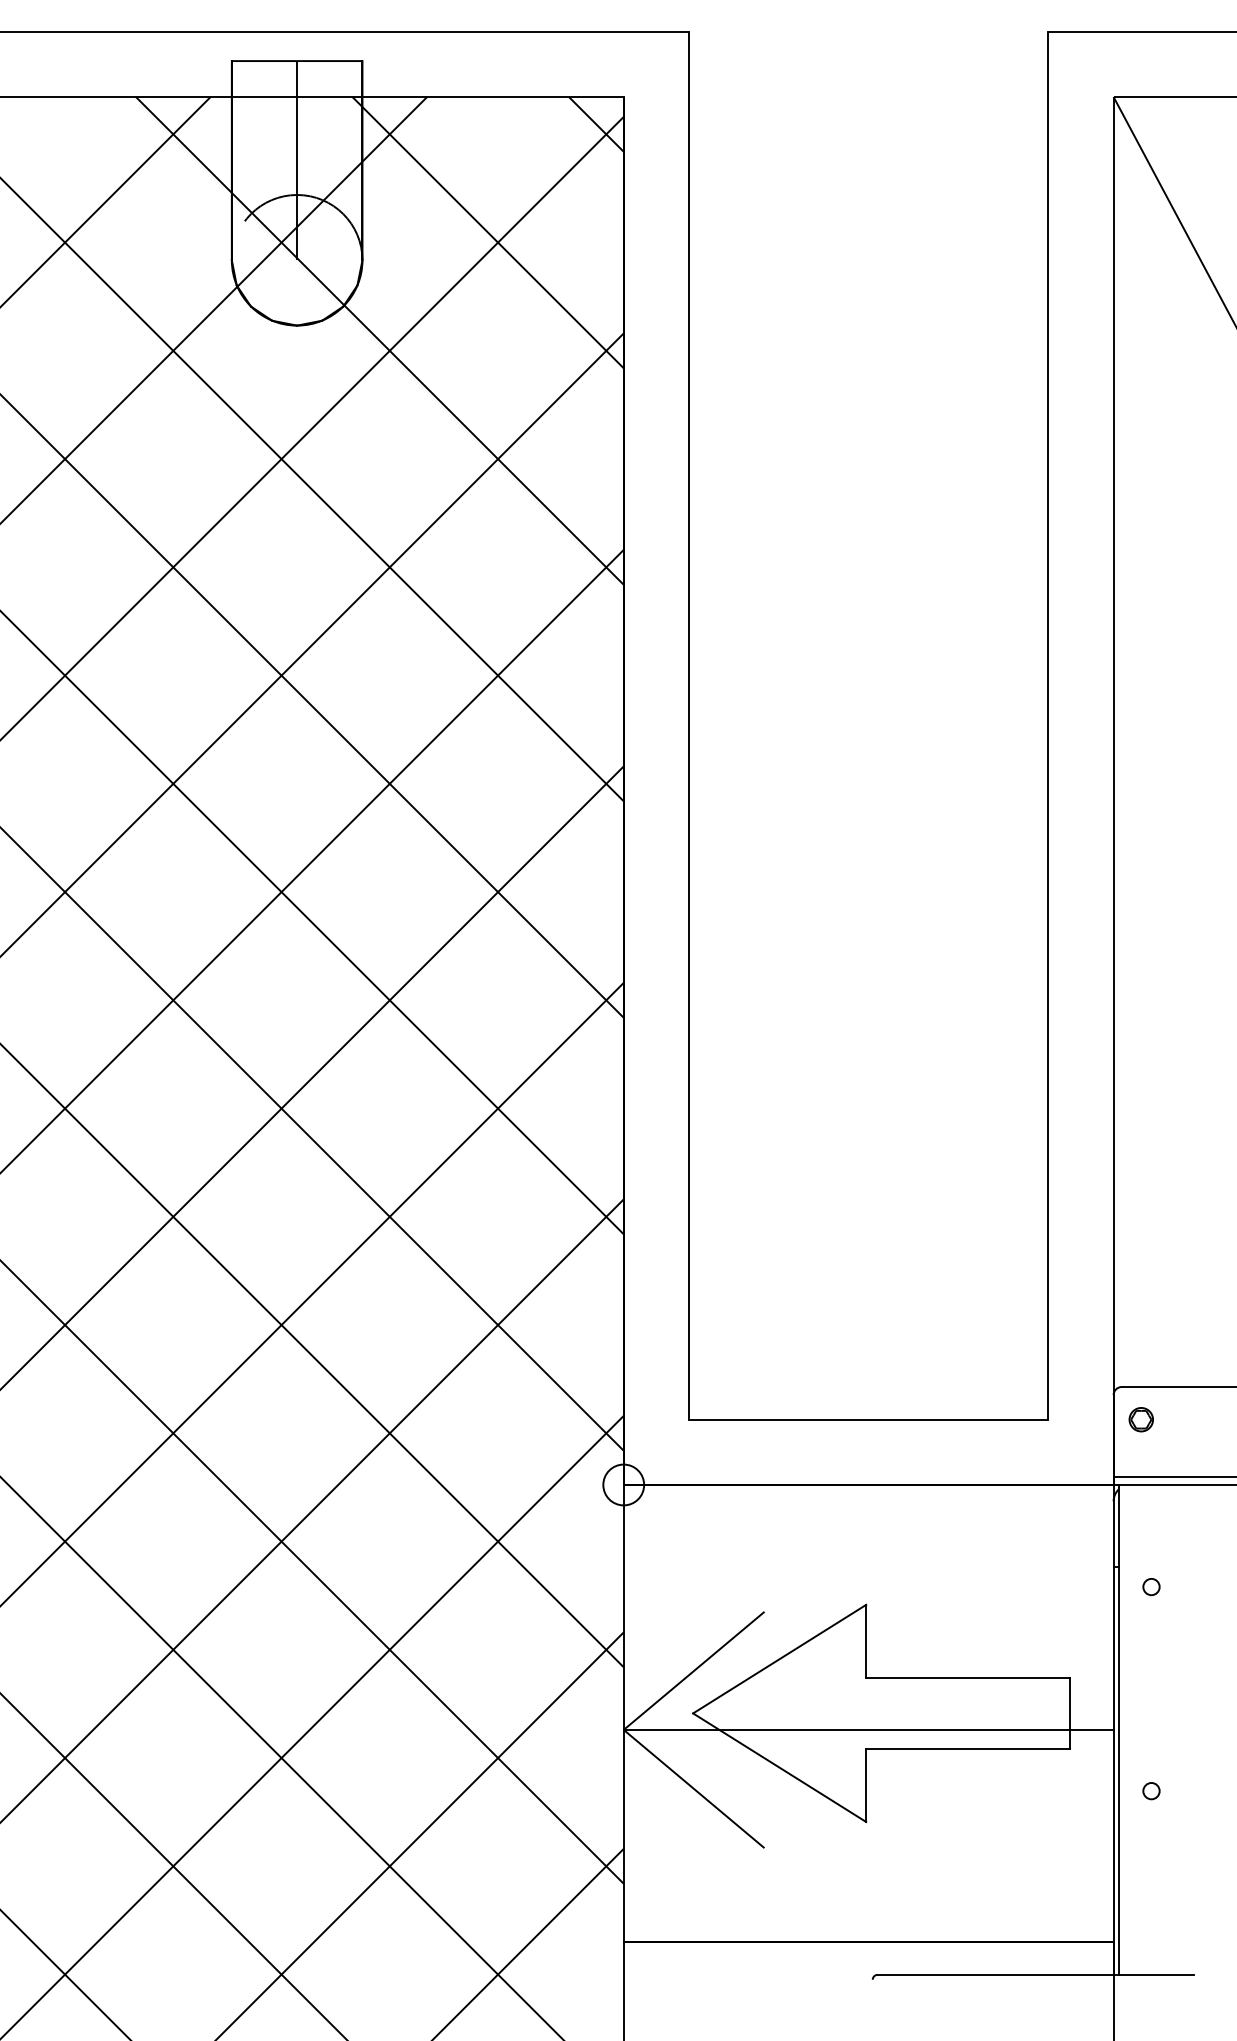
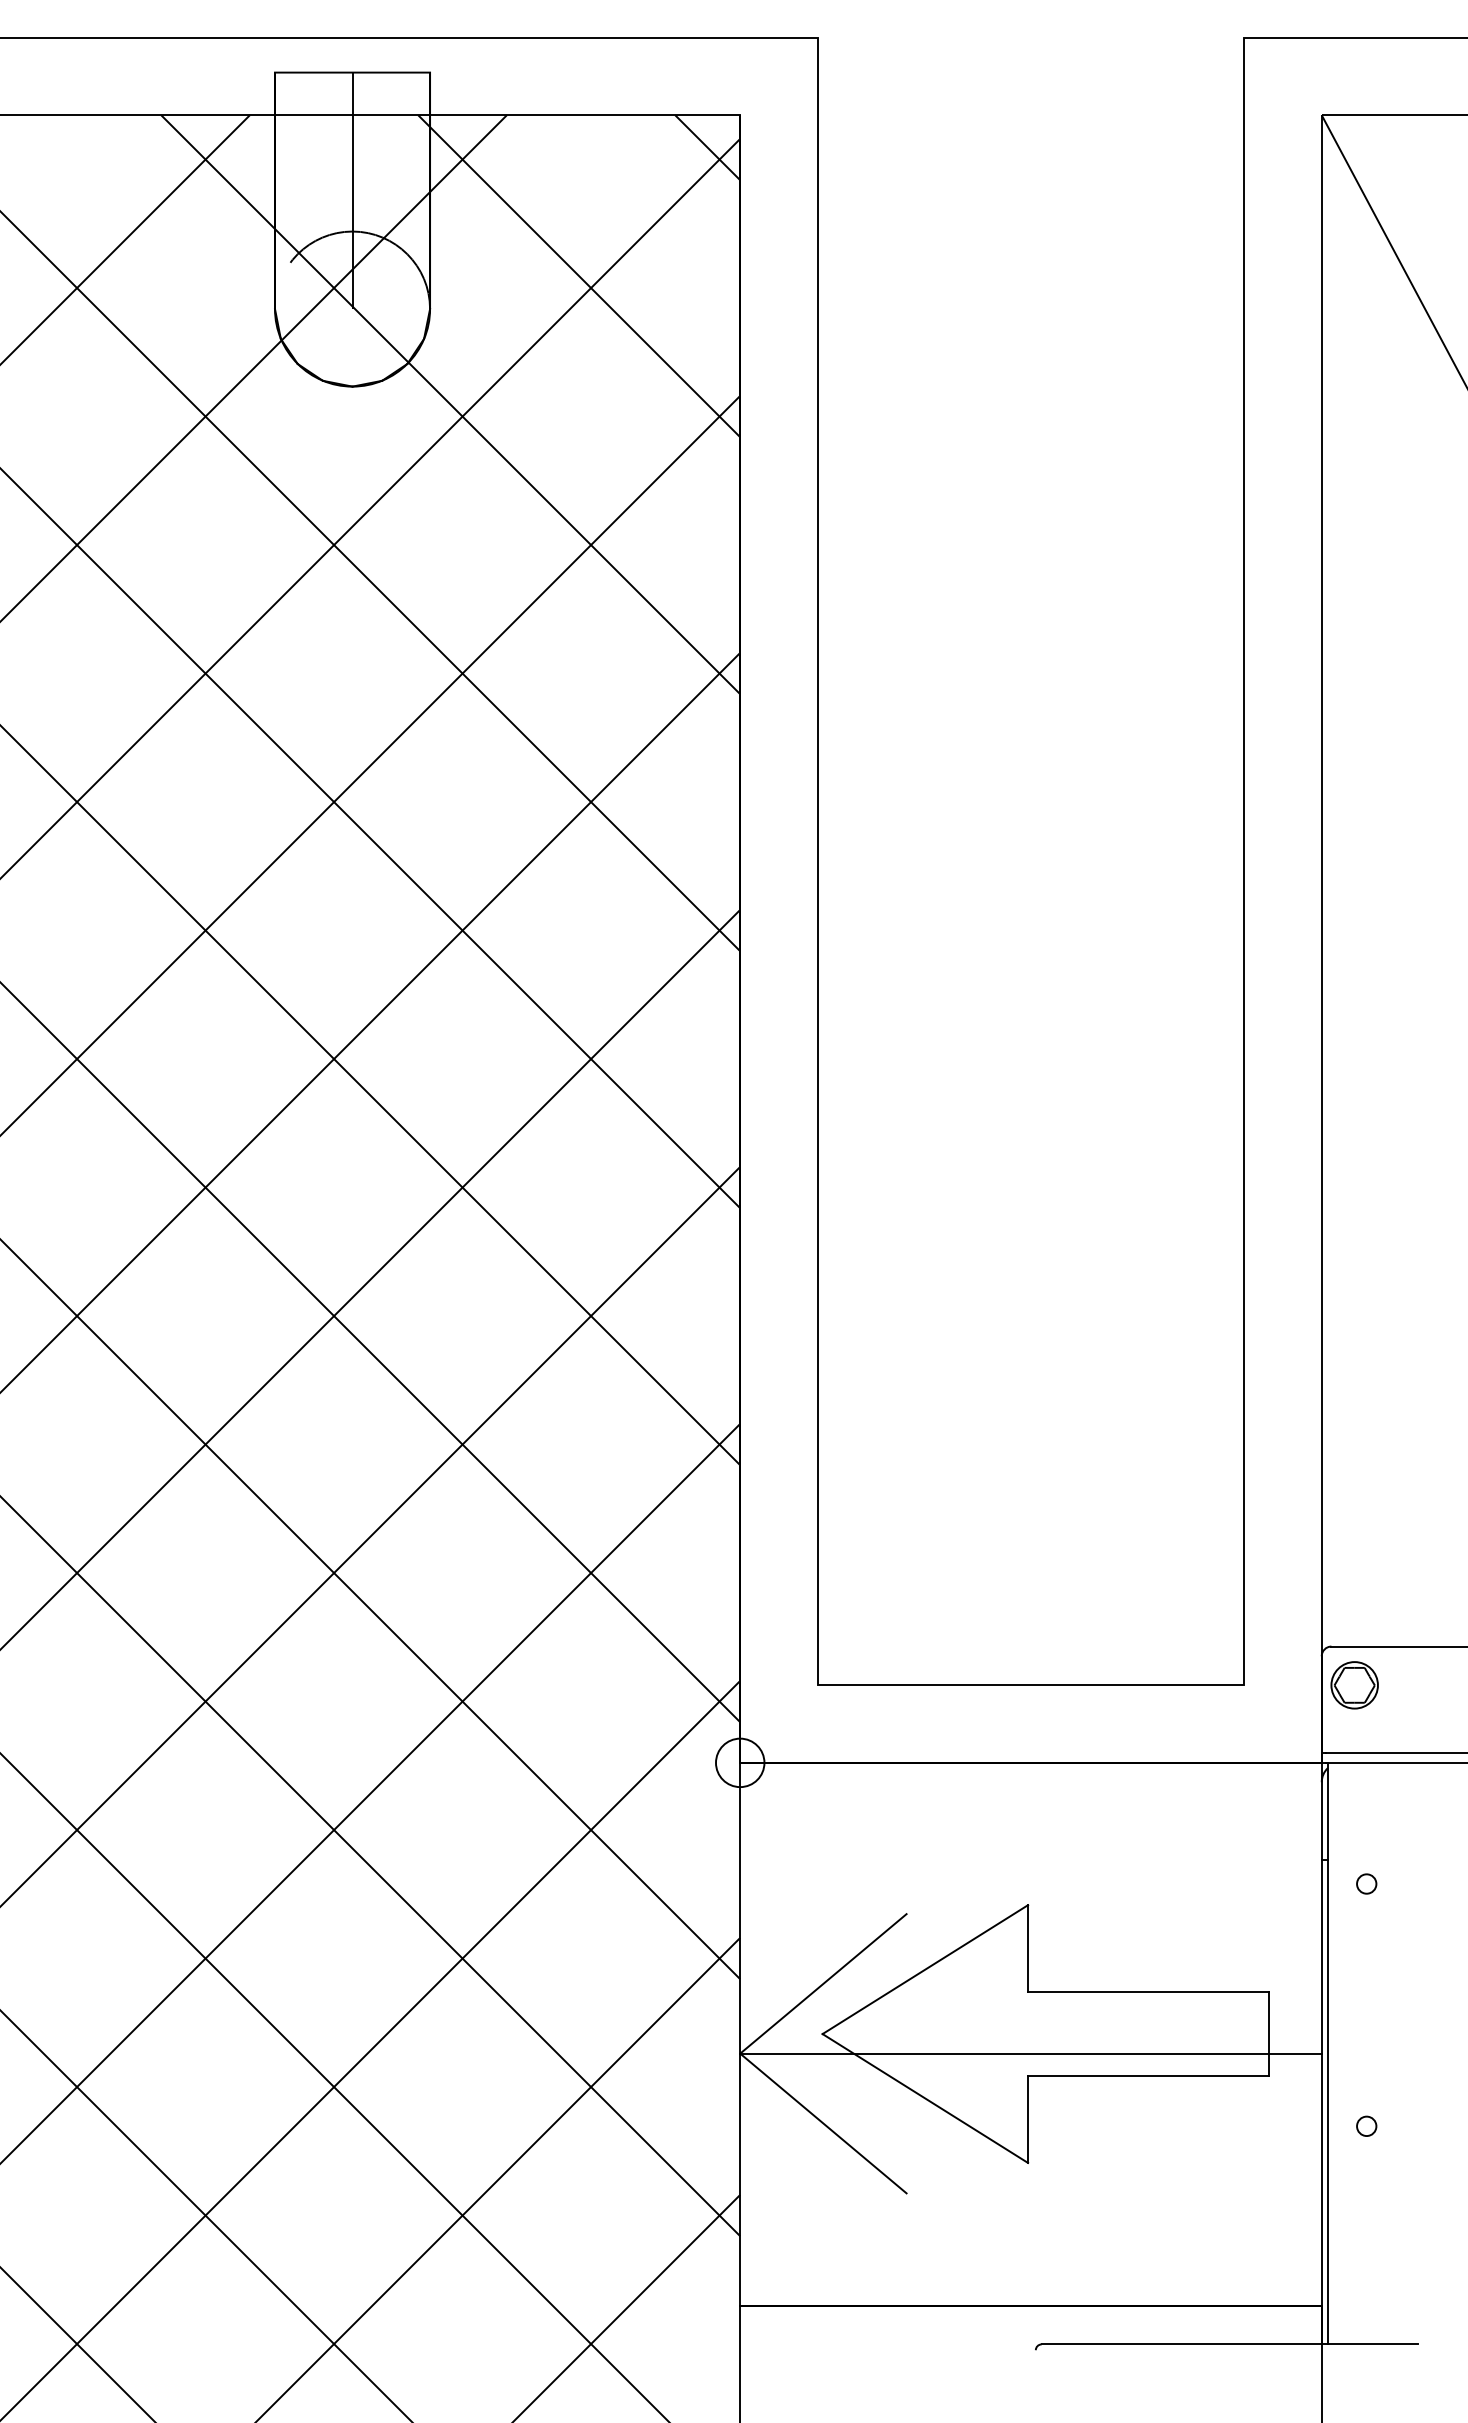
part: (1141, 1419) -> (1354, 1685), size x1.67

